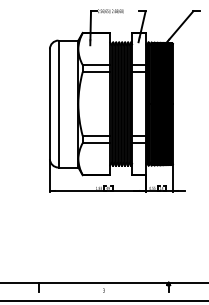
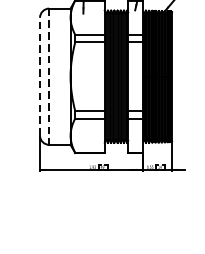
line: (49, 104) -> (39, 77), solid -> dashed
line: (58, 104) -> (49, 77), solid -> dashed

